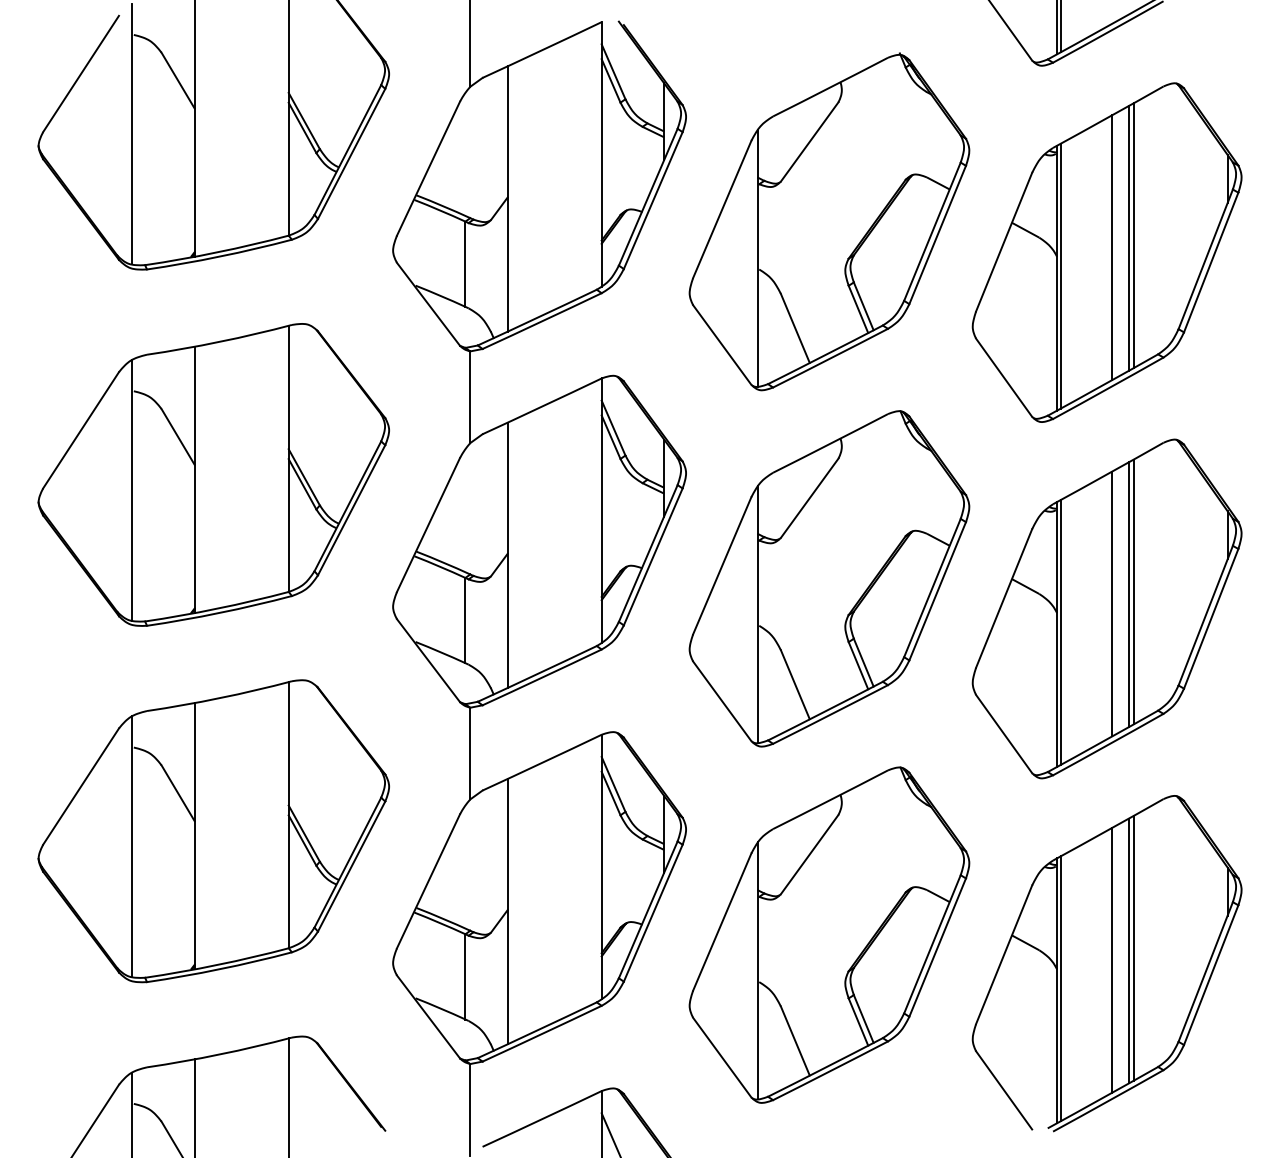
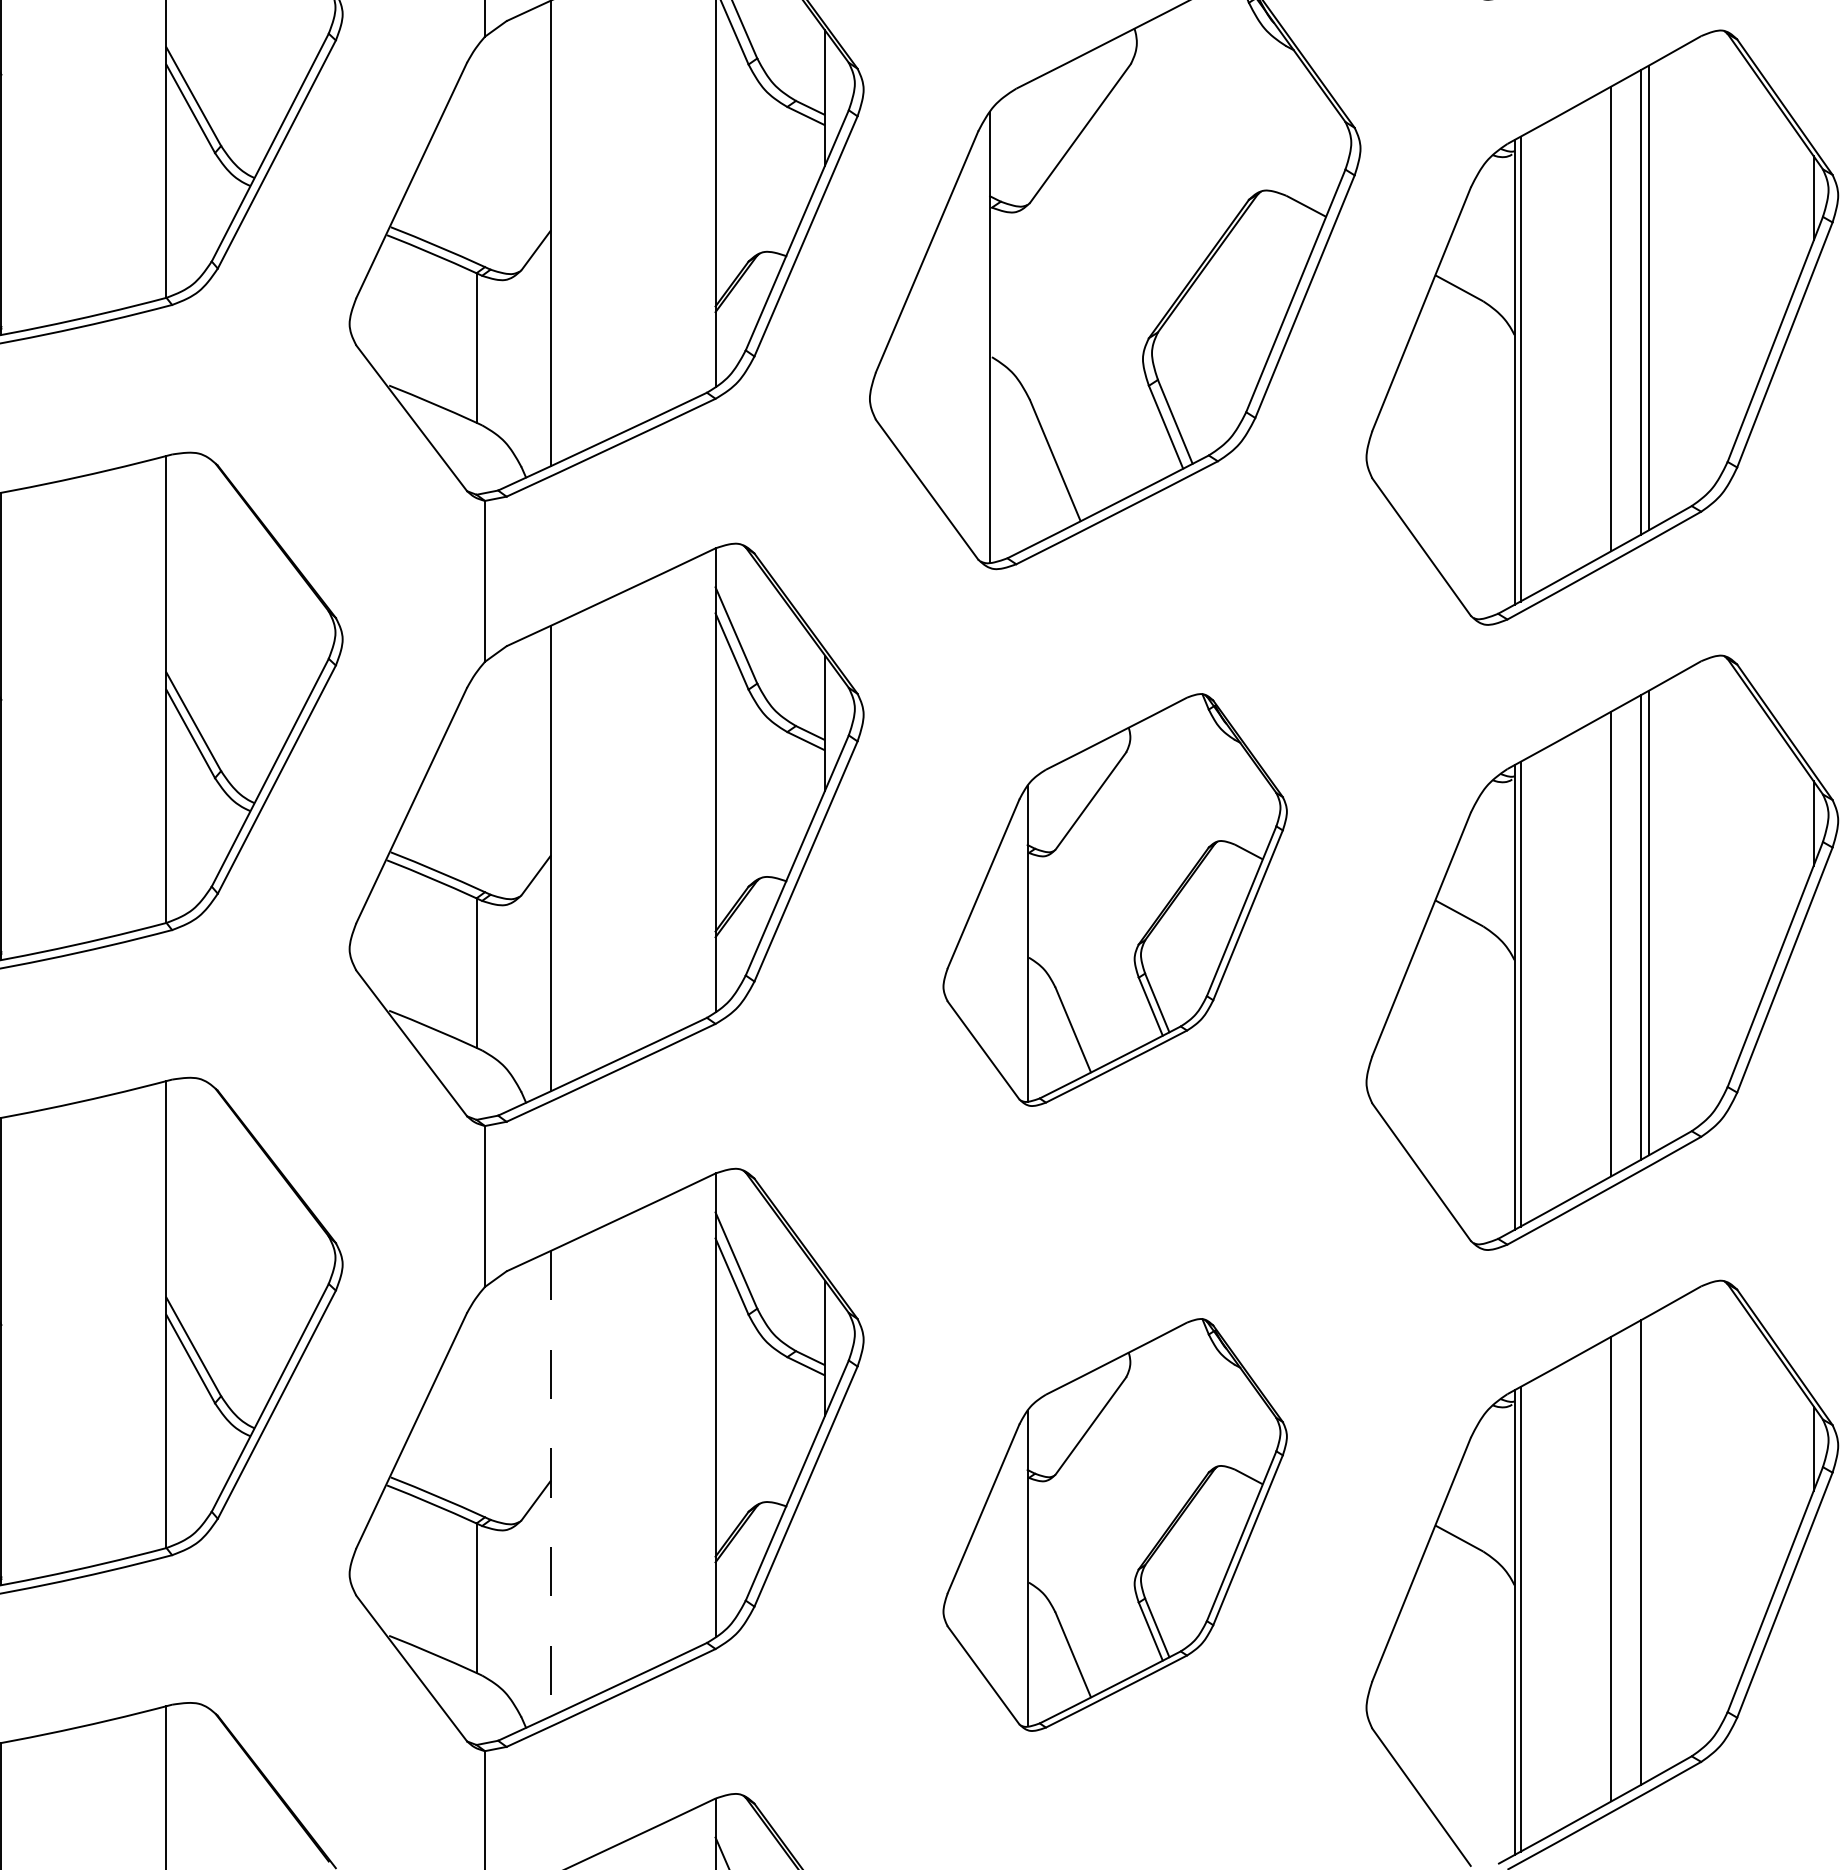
part: (829, 578) -> (1115, 899), size x0.7
line: (507, 911) -> (550, 1483), solid -> dashed
part: (829, 934) -> (1115, 1523), size x0.7
line: (1133, 947) -> (1648, 1546), removed

